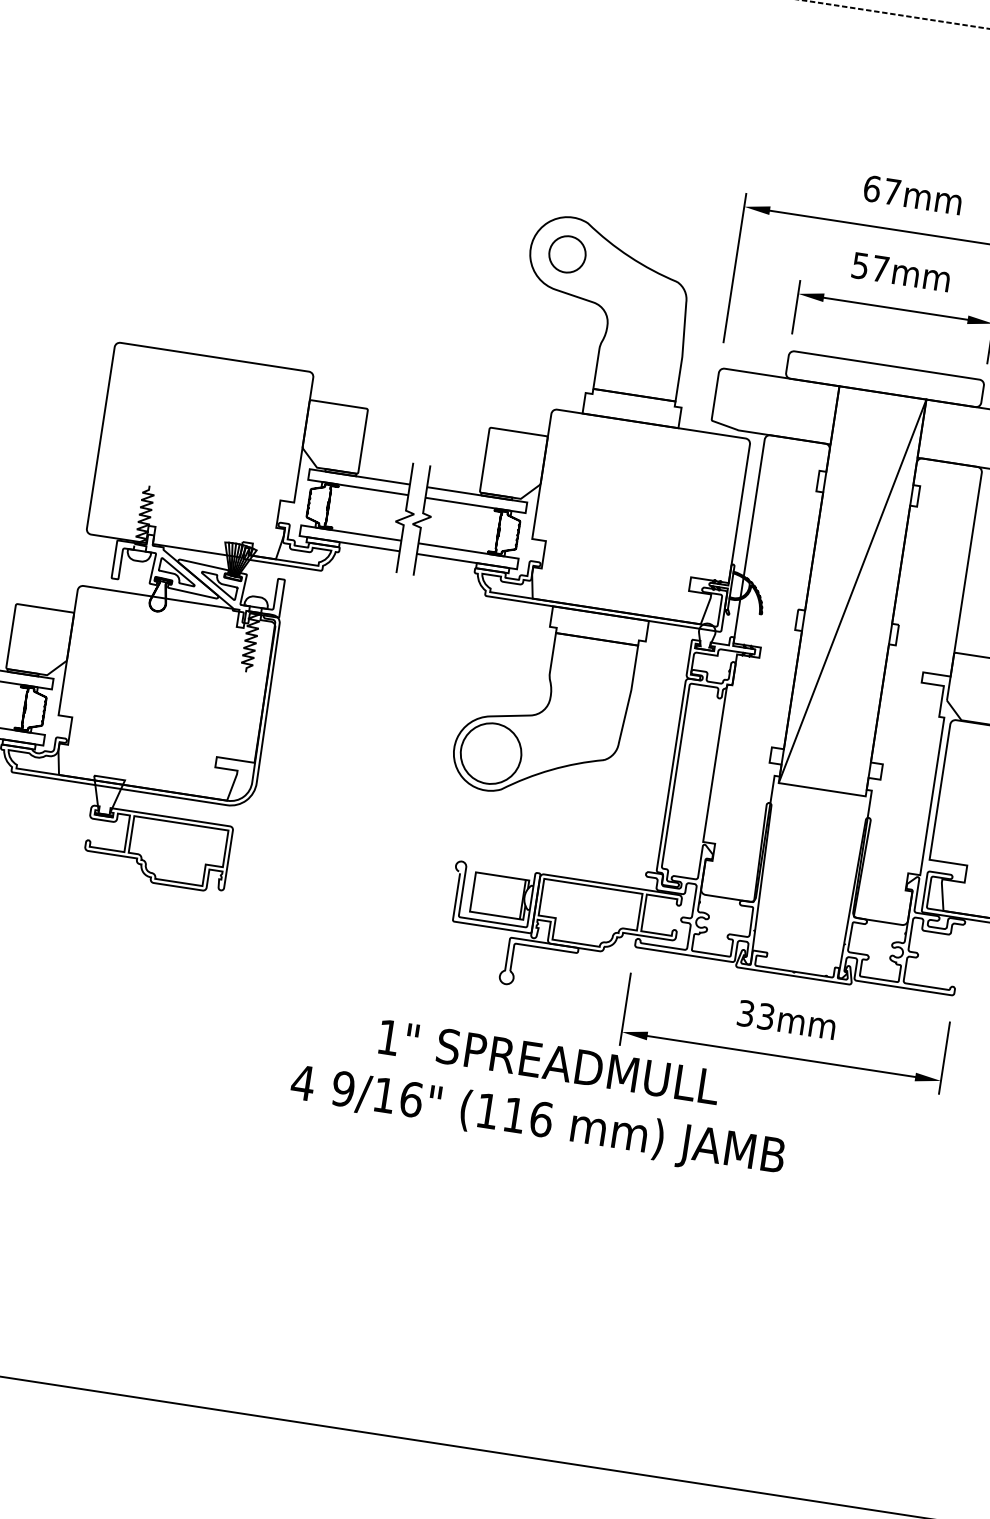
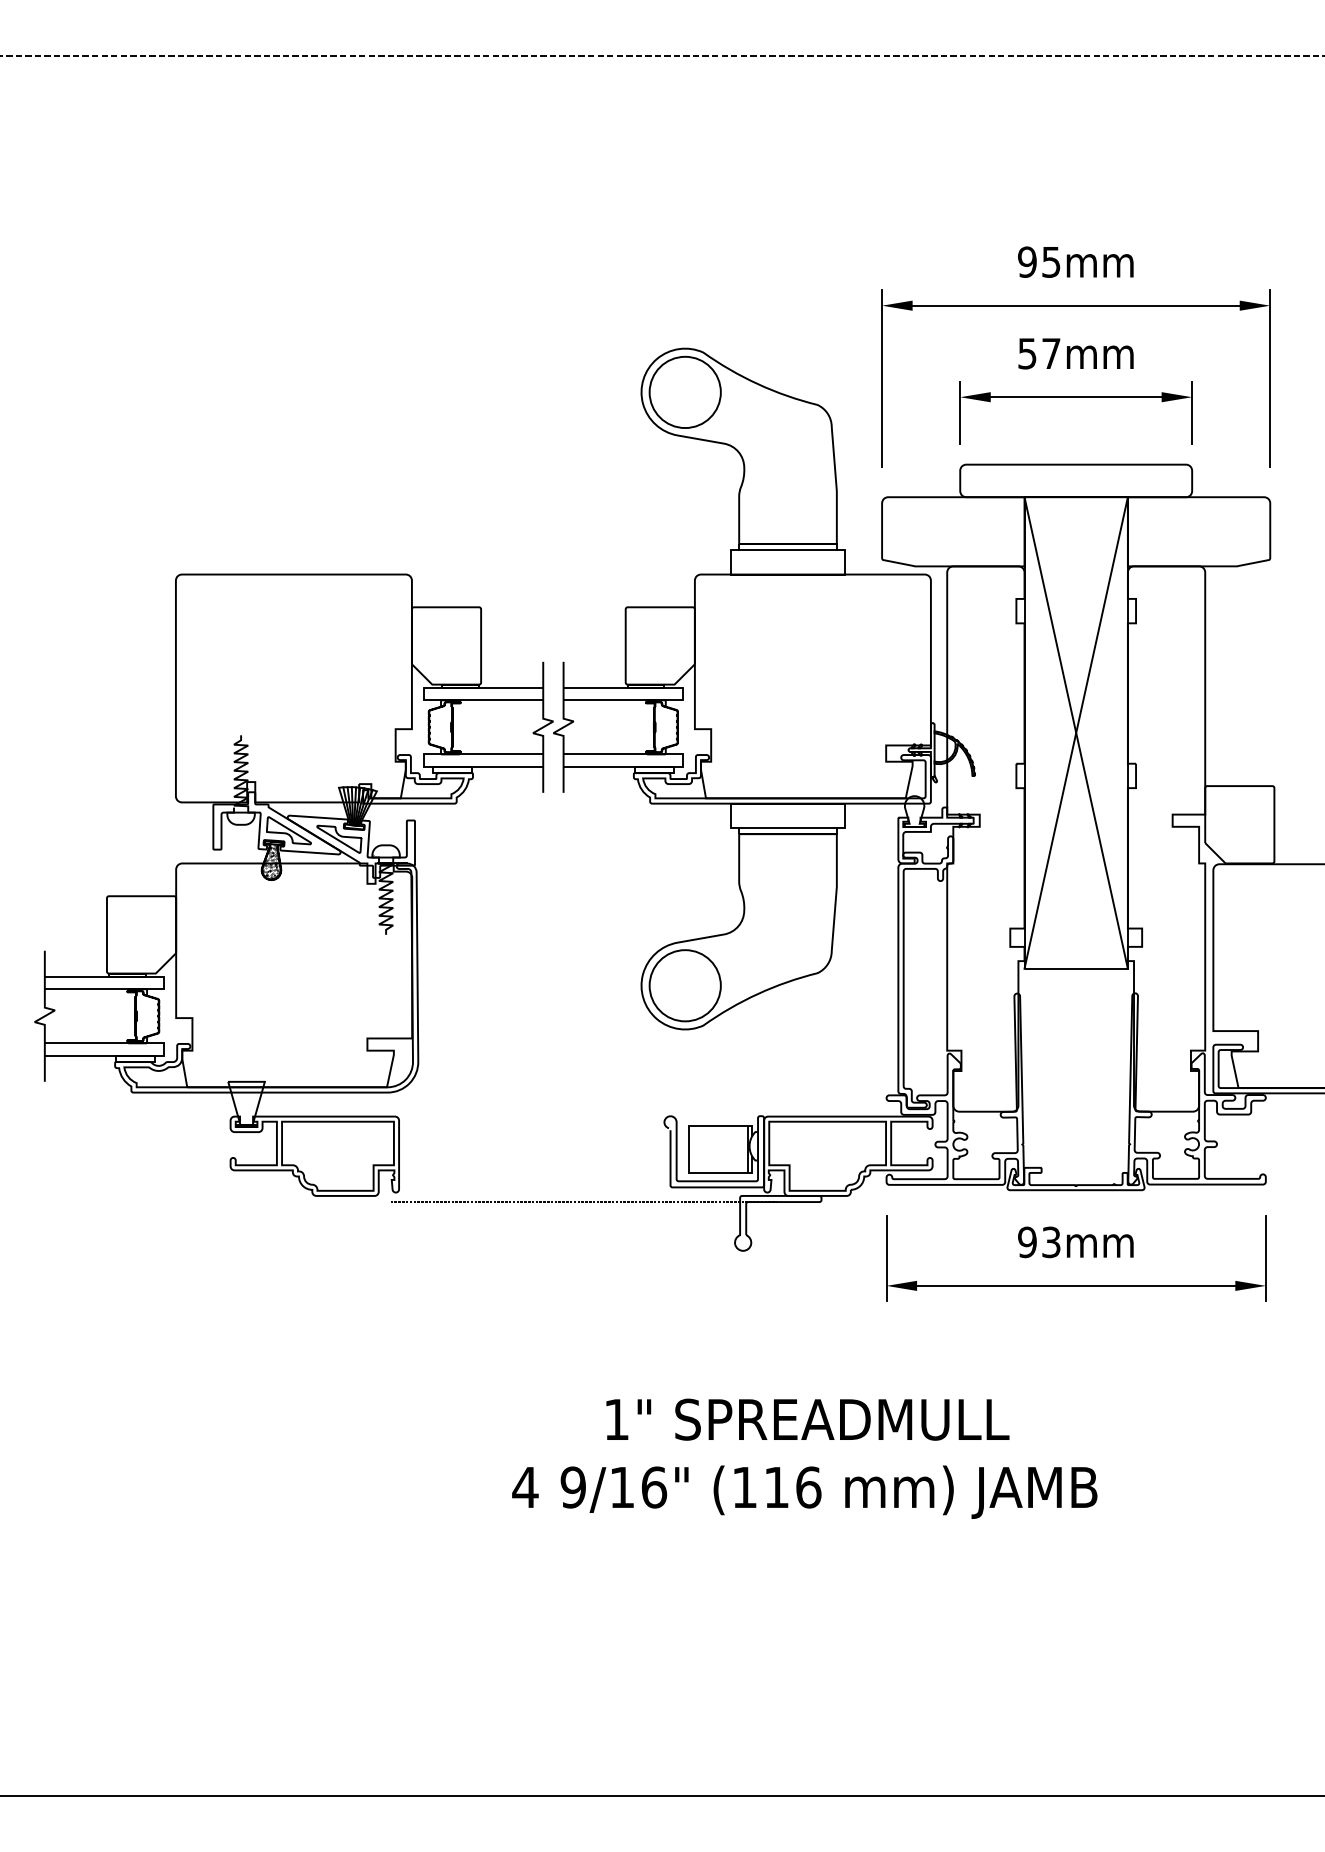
text: (882, 189) -> (1039, 261), 67mm -> 95mm
circle: (566, 254) -> (684, 392), size x1.67
line: (633, 400) -> (787, 550), added
line: (852, 590) -> (1075, 732), added
hatch: (158, 595) -> (271, 861), added
line: (597, 634) -> (787, 828), added
line: (377, 922) -> (583, 1201), added
text: (746, 1013) -> (1027, 1242), 33mm -> 93mm
text: (541, 1094) -> (804, 1458), moved

